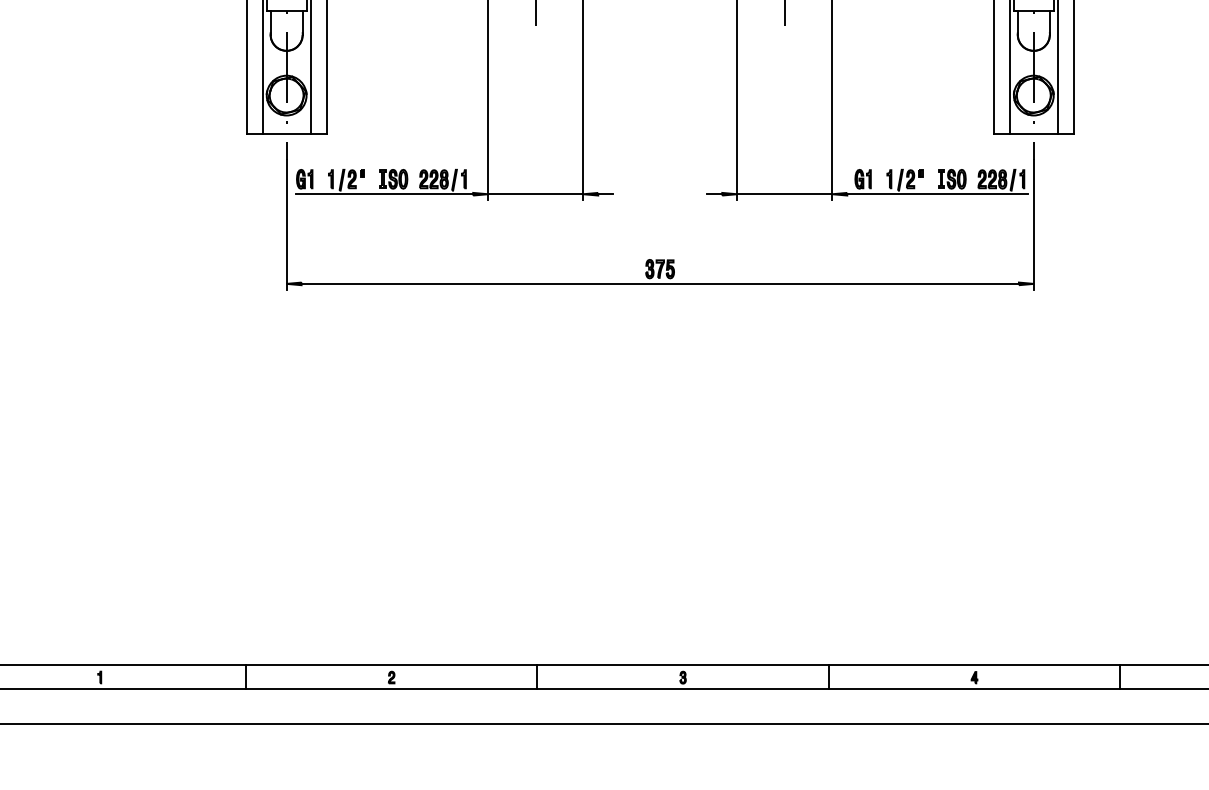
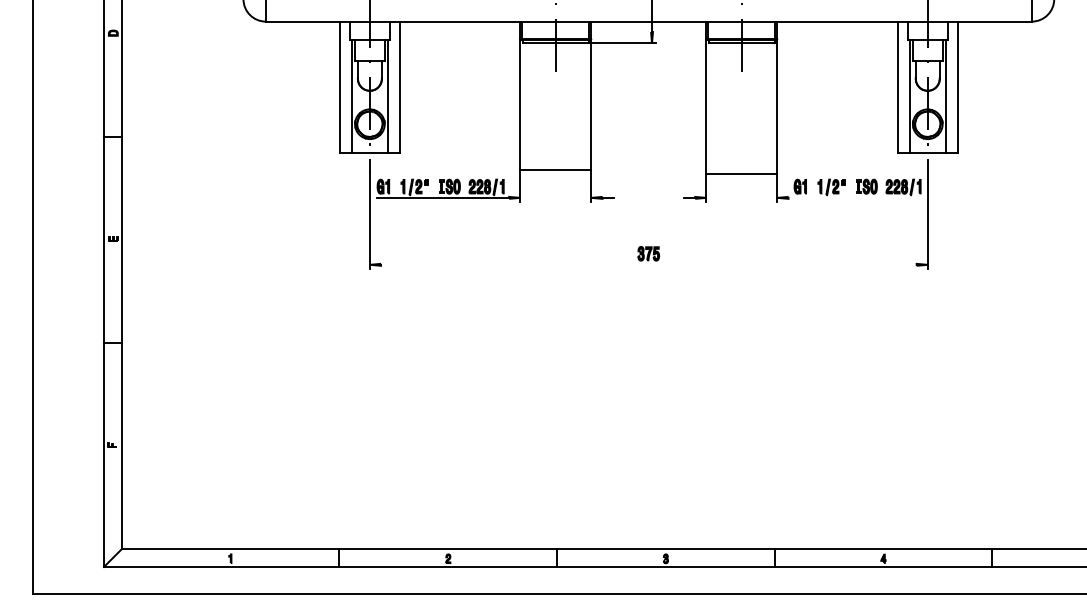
line: (535, 193) -> (555, 169), moved
line: (784, 193) -> (741, 173), moved
line: (937, 193) -> (855, 197), removed
line: (659, 283) -> (648, 264), removed

